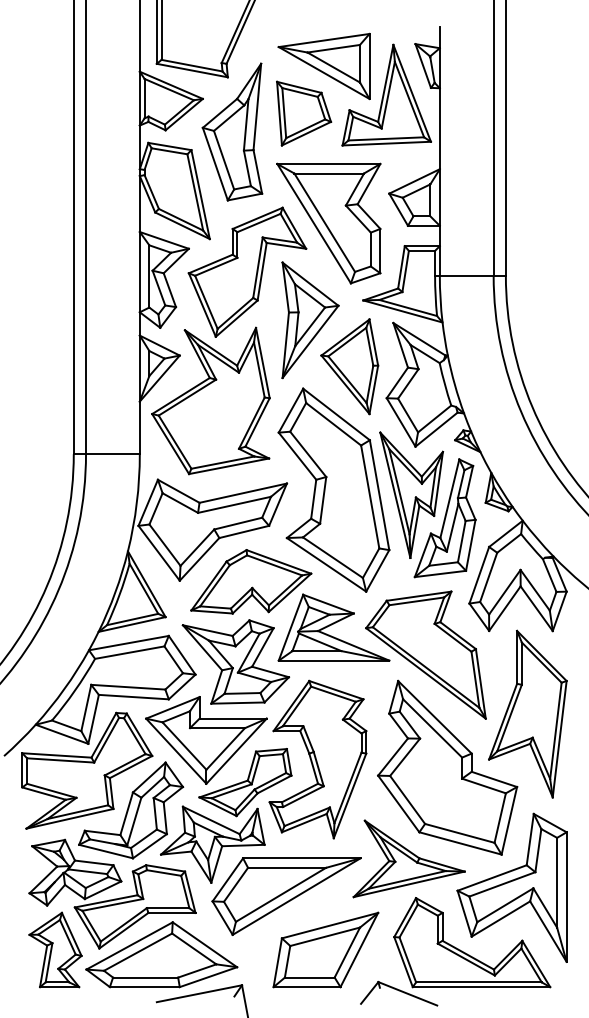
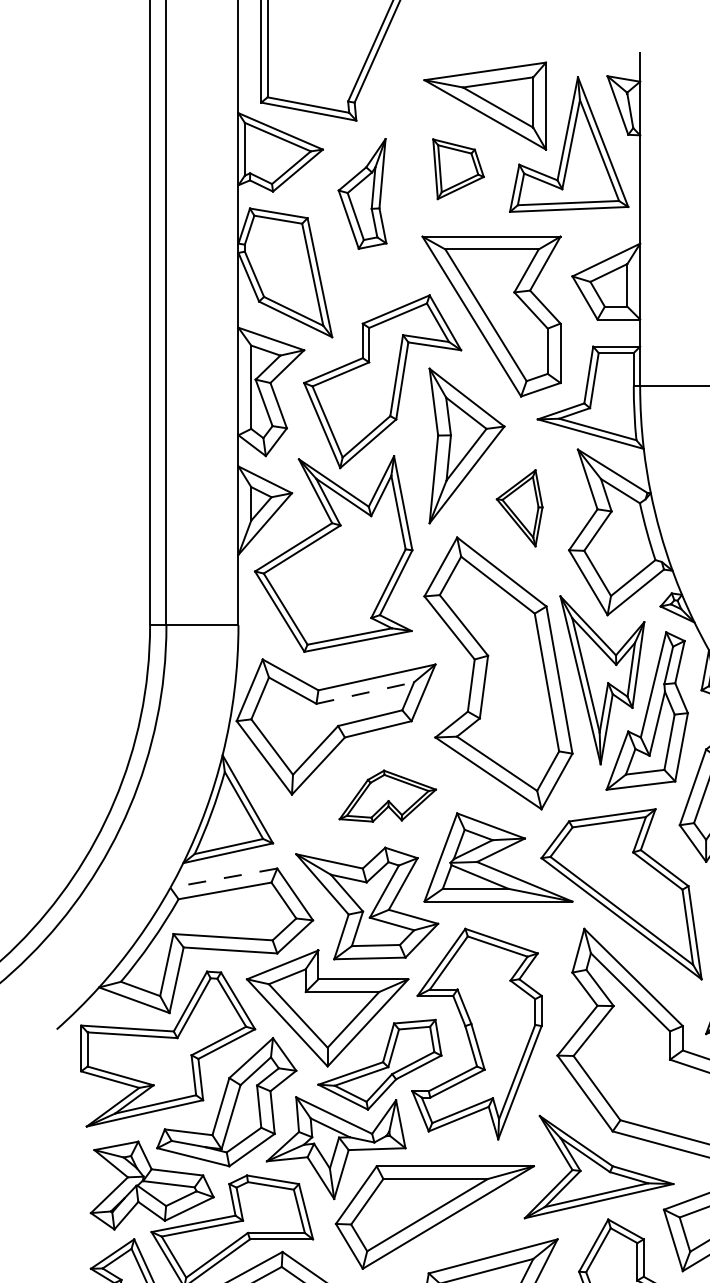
part: (304, 113) -> (458, 169), size x0.7
part: (232, 131) -> (362, 193), size x0.6
part: (349, 366) -> (519, 507), size x0.6
line: (235, 504) -> (366, 692), solid -> dashed
part: (251, 581) -> (388, 795), size x0.6
line: (128, 643) -> (223, 878), solid -> dashed

